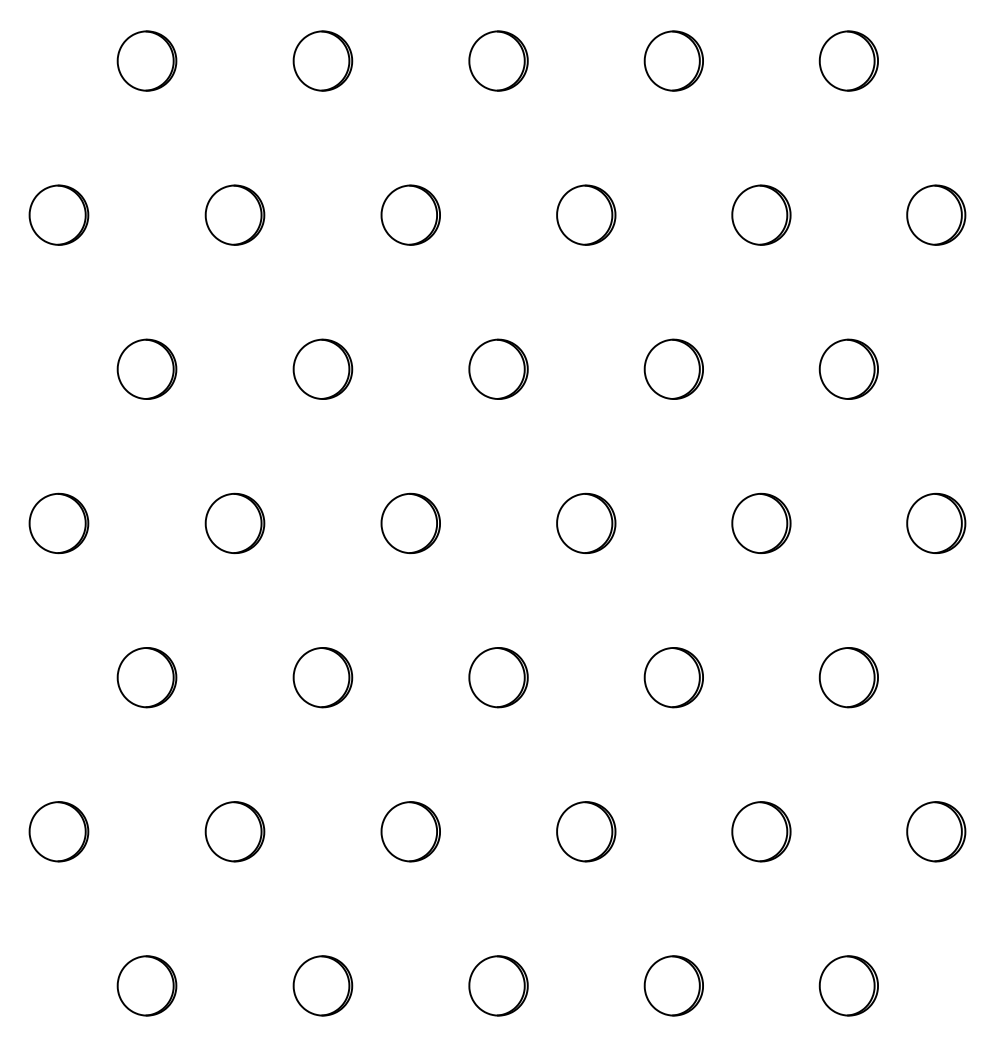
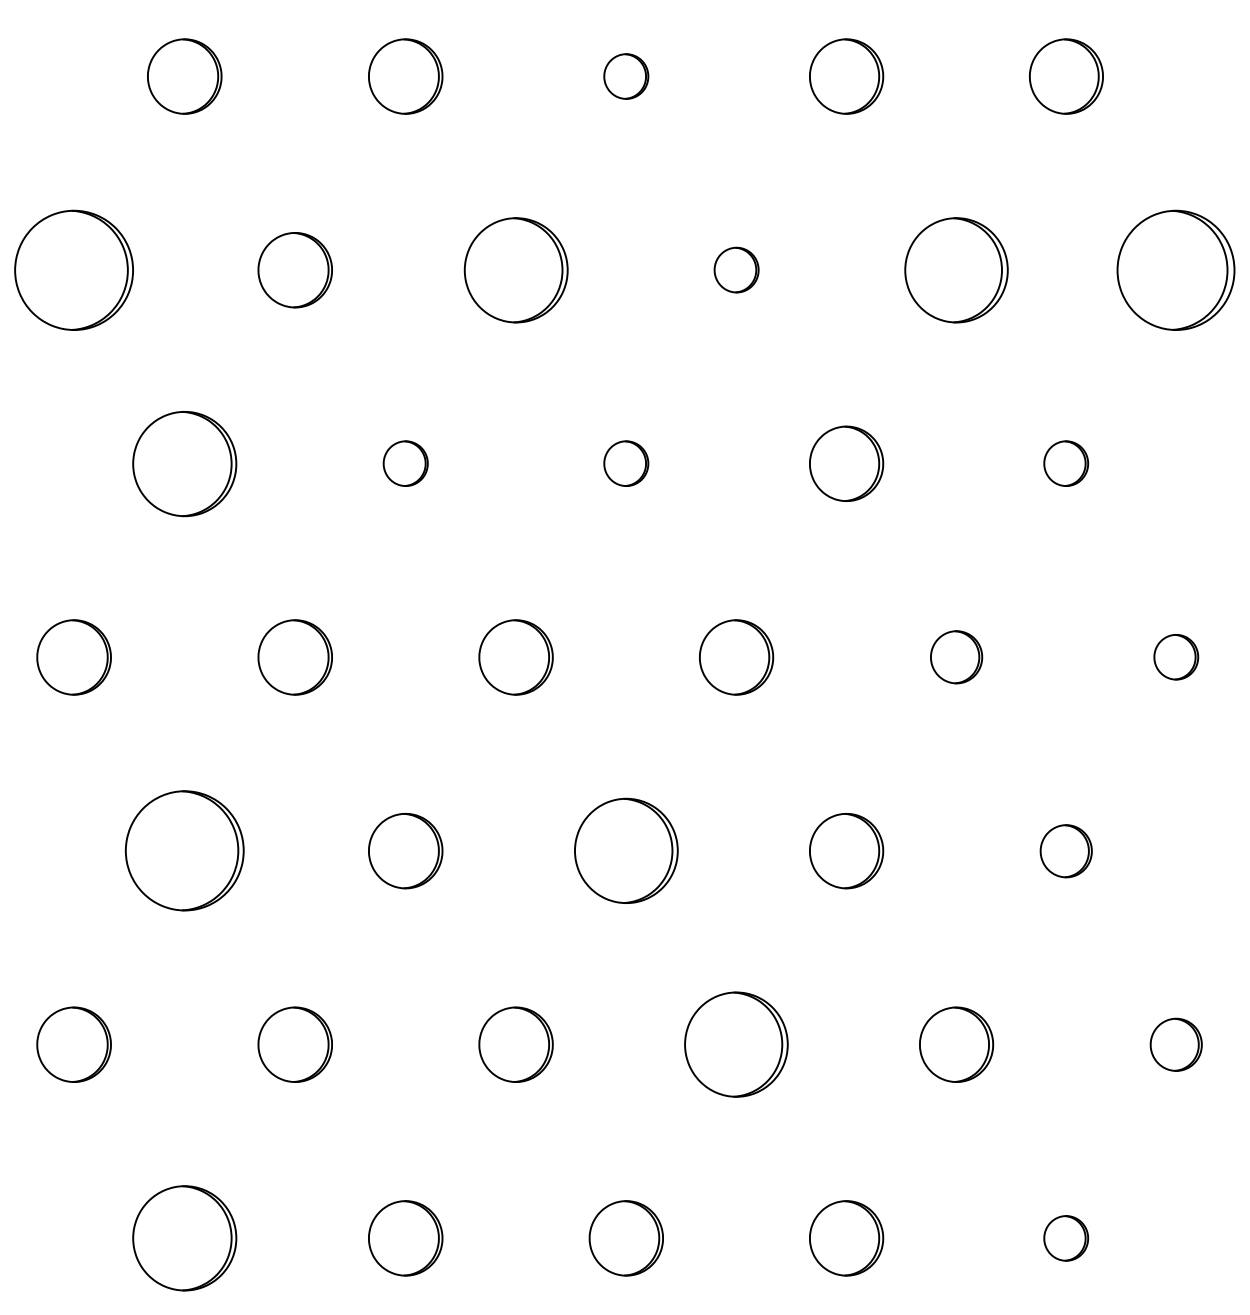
part: (498, 60) -> (626, 75), size x0.6
part: (58, 214) -> (73, 269), size x1.6
part: (410, 214) -> (515, 269), size x1.4
part: (586, 214) -> (736, 269), size x0.6
part: (761, 214) -> (956, 269), size x1.4
part: (936, 214) -> (1176, 269), size x1.6
part: (146, 368) -> (184, 462), size x1.4
part: (322, 368) -> (405, 462), size x0.6
part: (498, 368) -> (626, 462), size x0.6
part: (848, 368) -> (1065, 462), size x0.6
part: (761, 522) -> (956, 656), size x0.7
part: (936, 522) -> (1176, 656), size x0.6
part: (146, 677) -> (184, 850), size x1.6
part: (498, 677) -> (626, 850), size x1.4
part: (848, 677) -> (1065, 850), size x0.7
part: (586, 831) -> (736, 1044), size x1.4
part: (936, 831) -> (1176, 1044), size x0.7
part: (146, 985) -> (184, 1237), size x1.4
part: (848, 985) -> (1065, 1237), size x0.6

